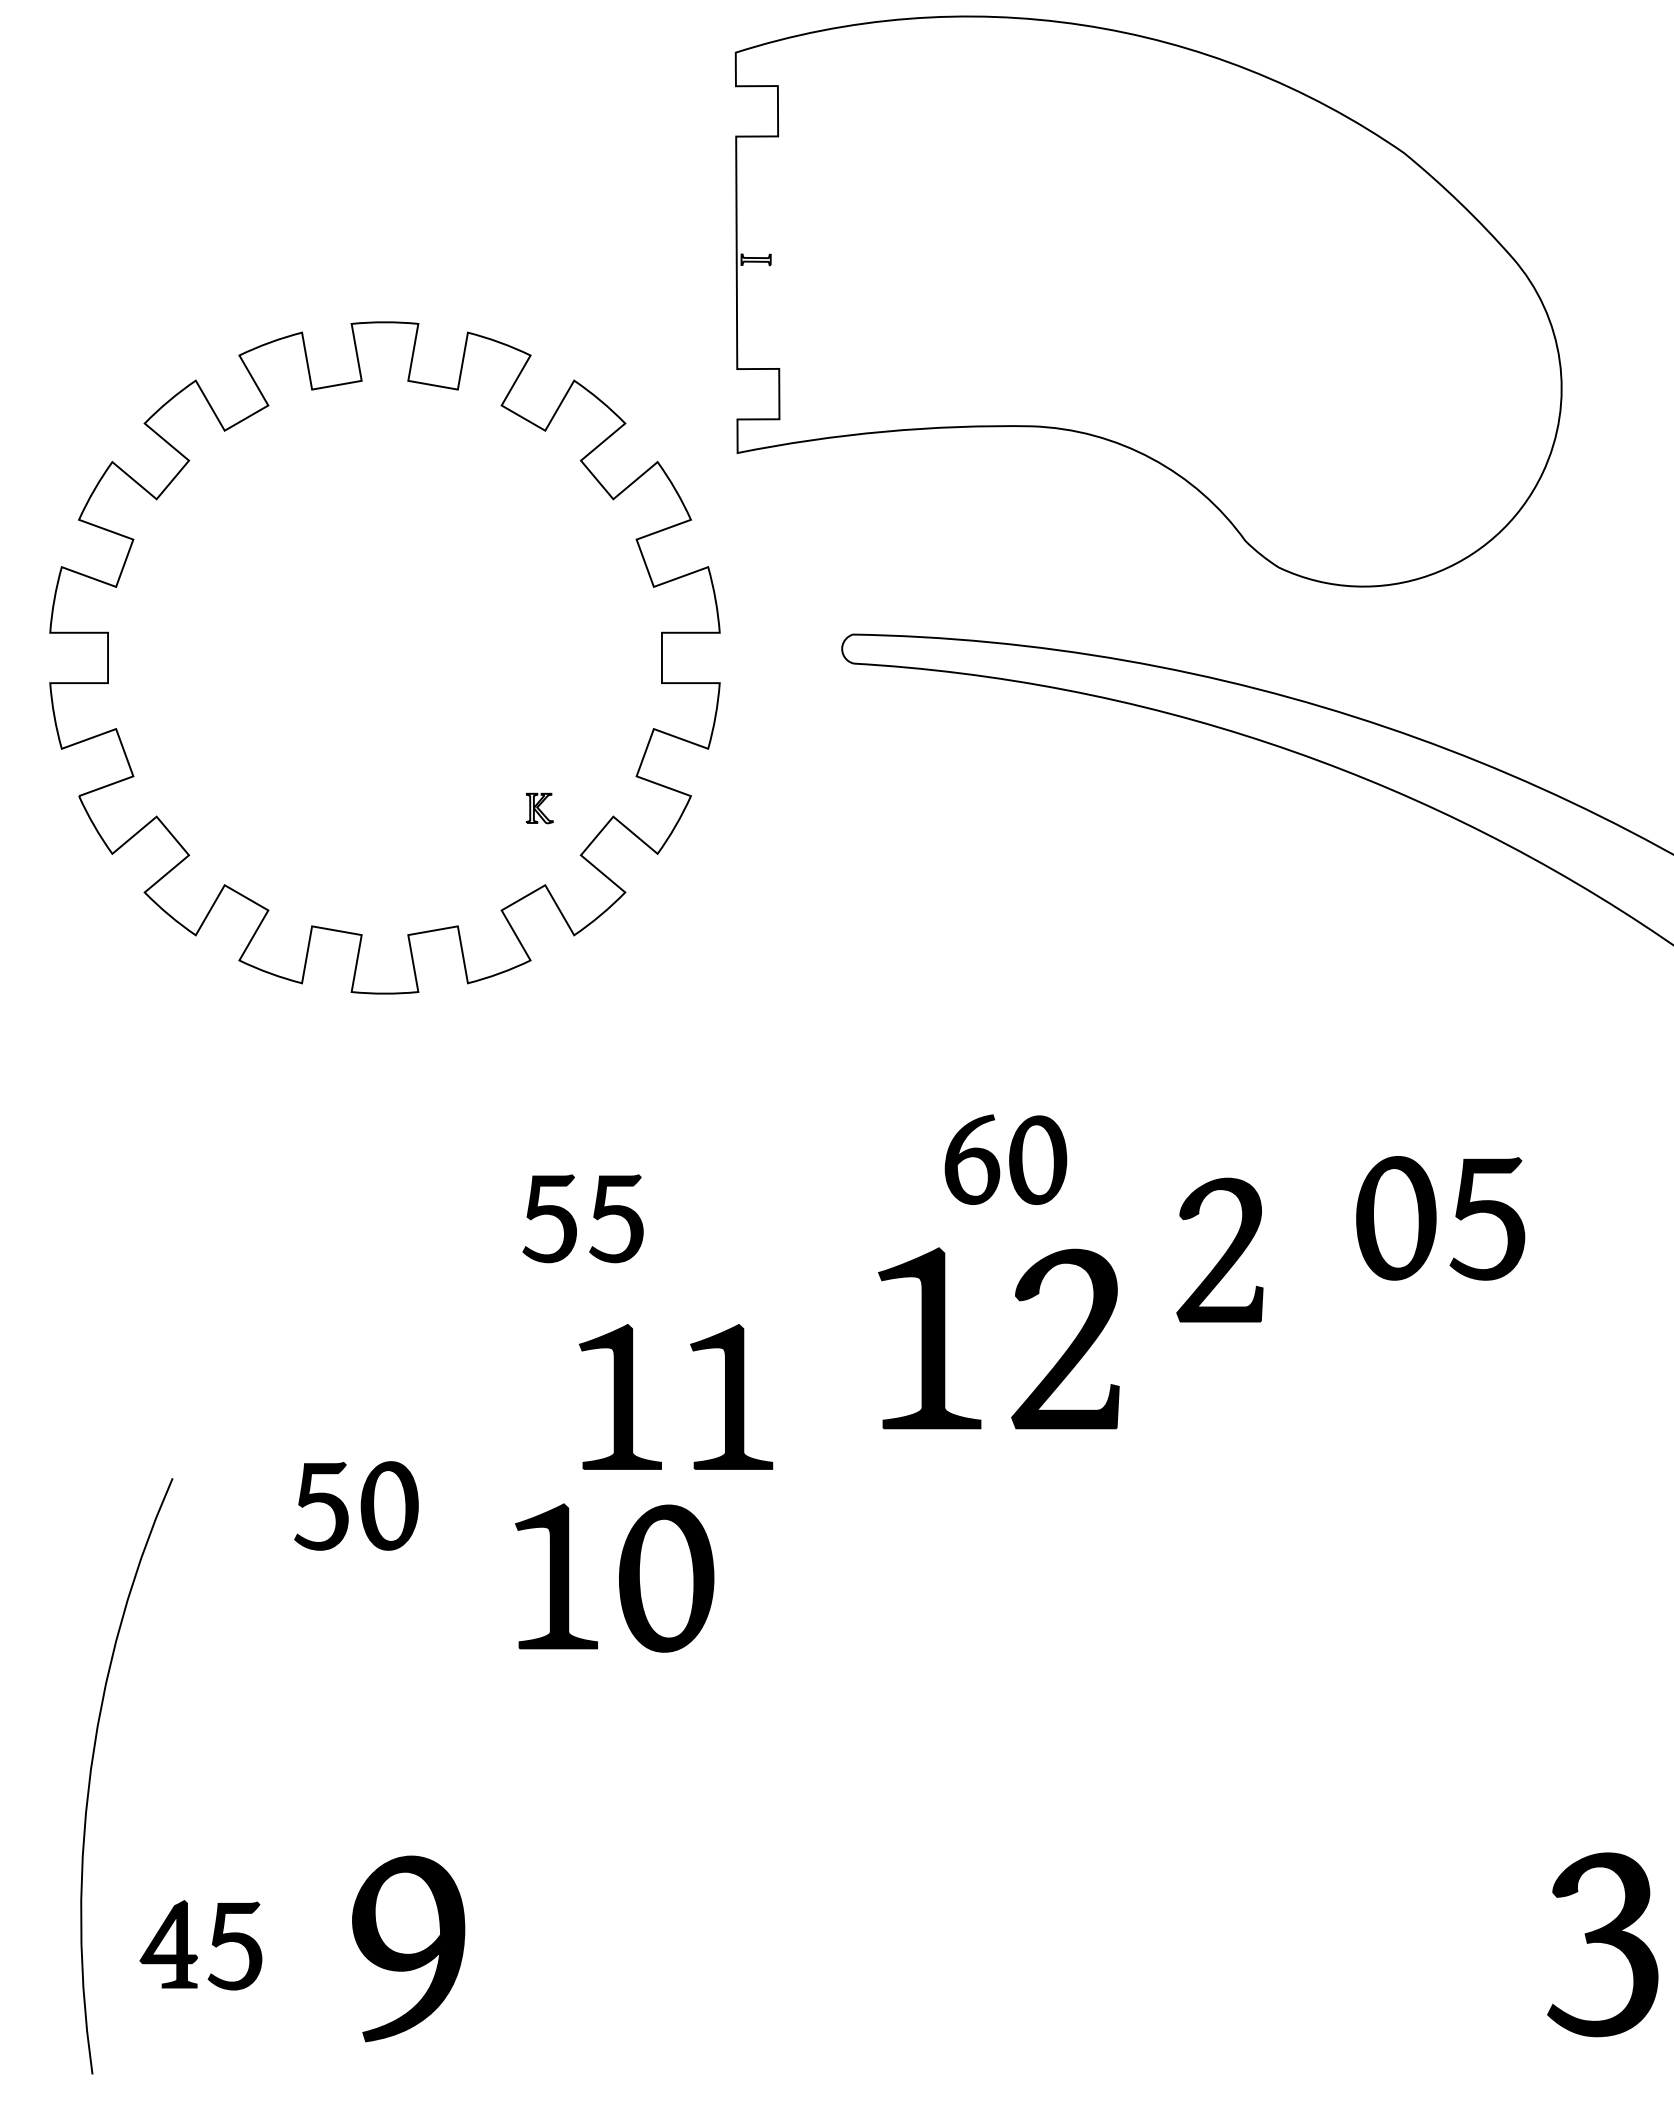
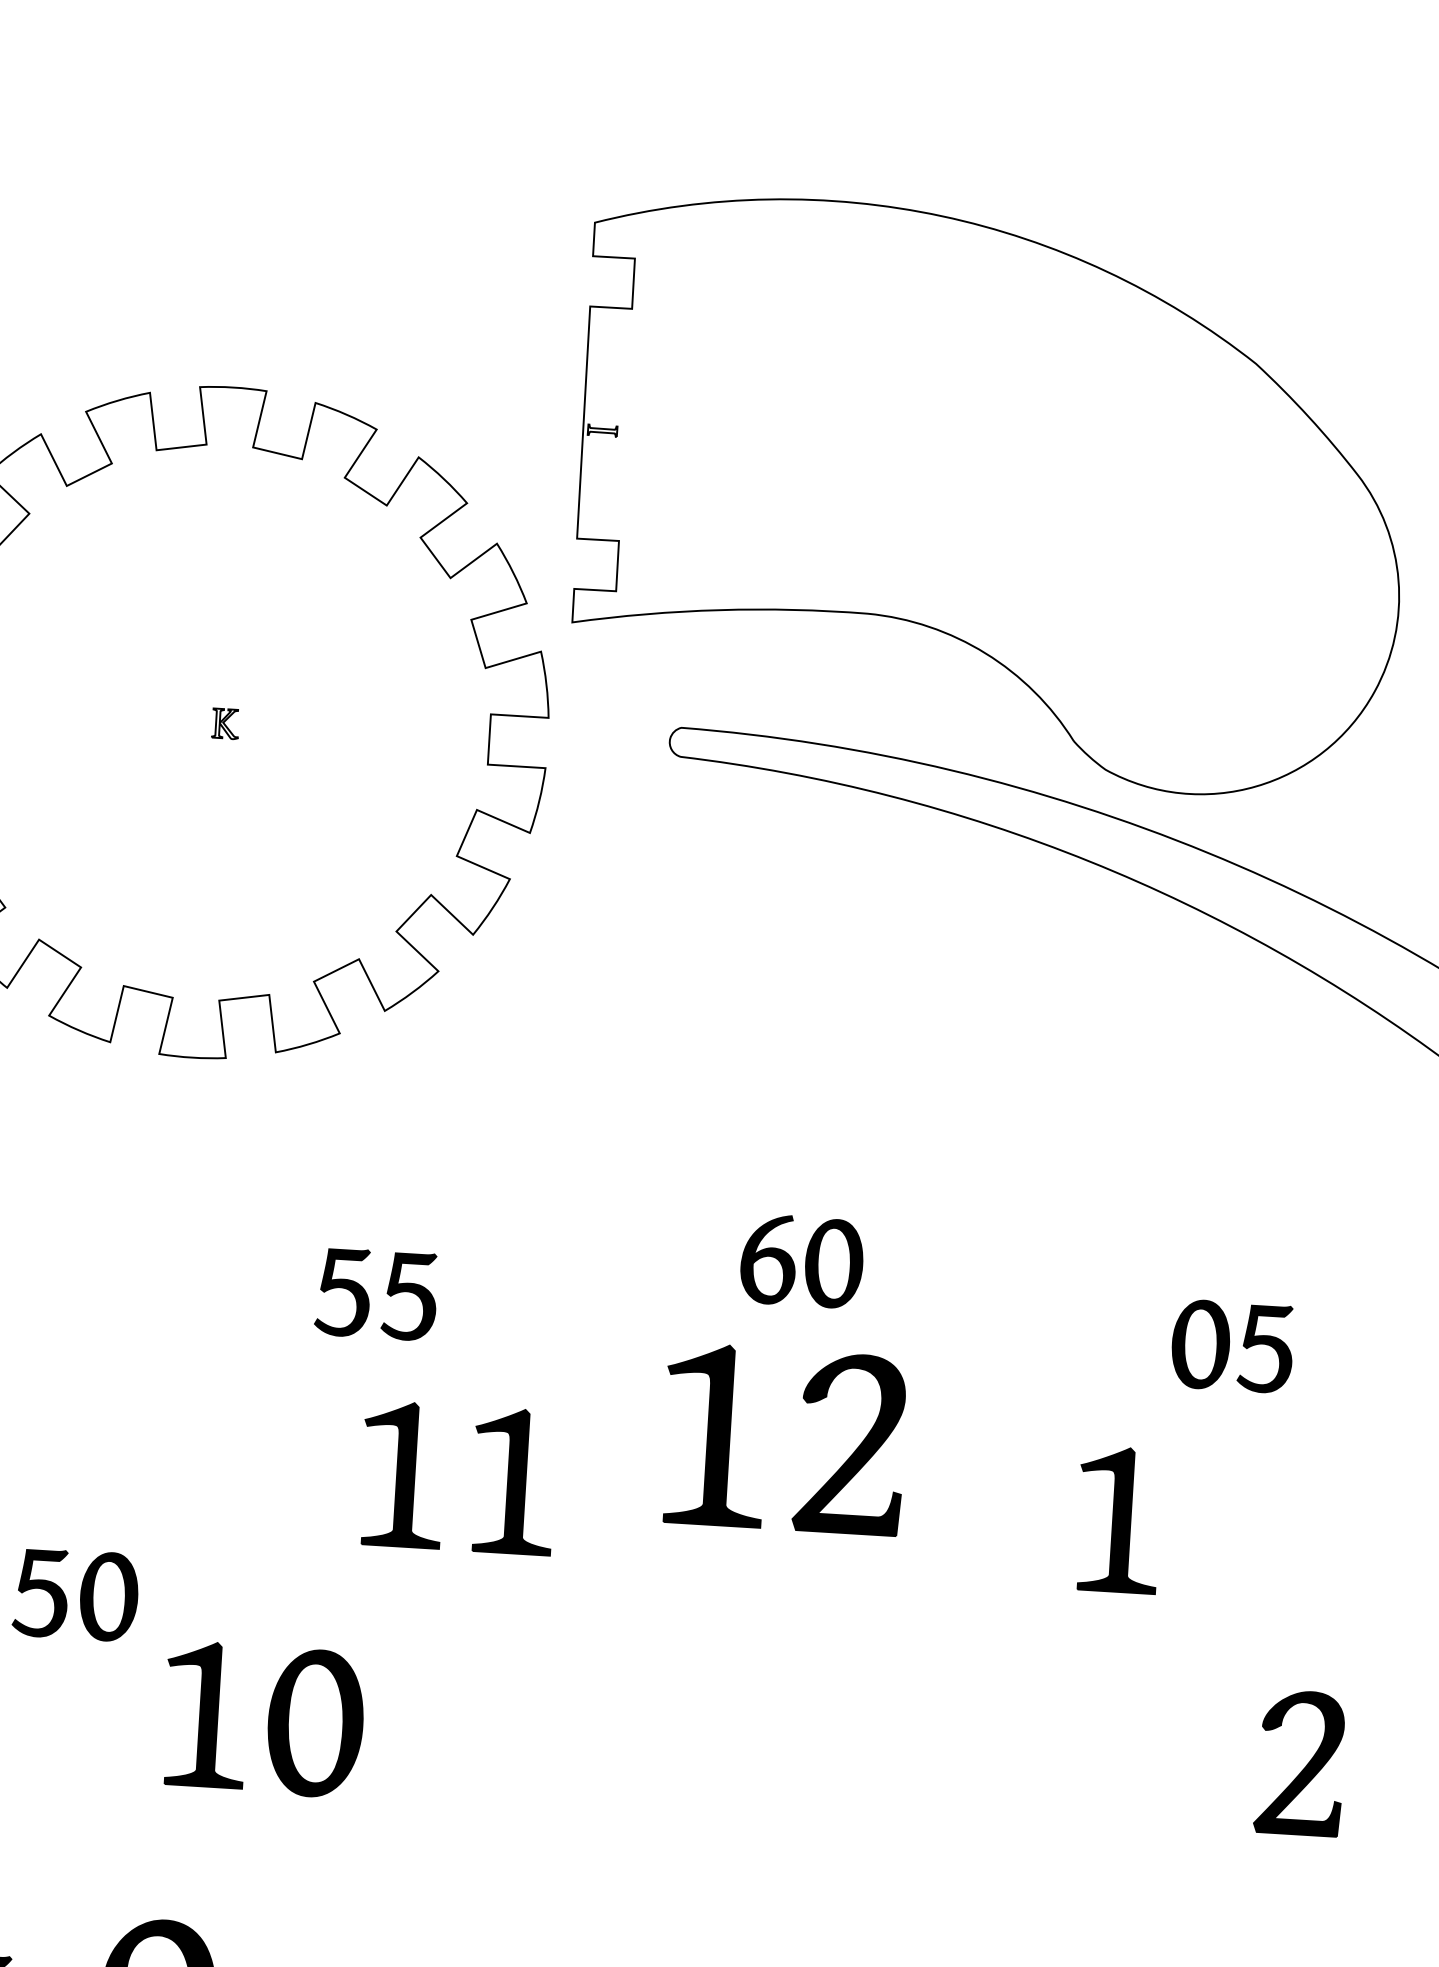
part: (1148, 301) -> (991, 496), moved
part: (539, 808) -> (225, 723), moved
part: (1440, 1218) -> (1232, 1346), size x0.71
part: (1224, 1253) -> (1304, 1766), moved
part: (1337, 1398) -> (1118, 1519), added
part: (356, 1505) -> (75, 1594), moved
part: (614, 1577) -> (263, 1719), moved

